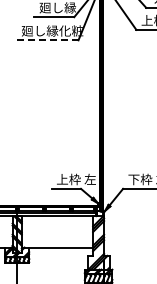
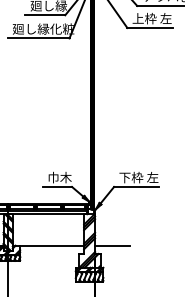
line: (47, 40) -> (38, 38), dashed -> solid
text: (76, 179) -> (67, 177), 上枠 左 -> 巾木
line: (121, 247) -> (112, 245), added

